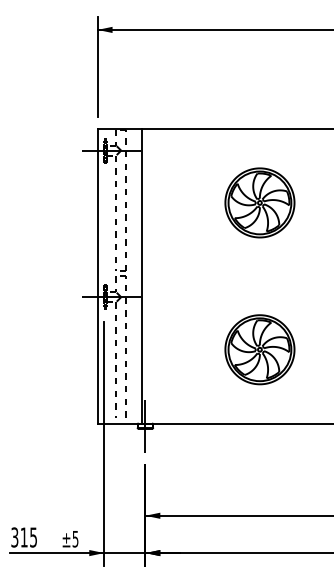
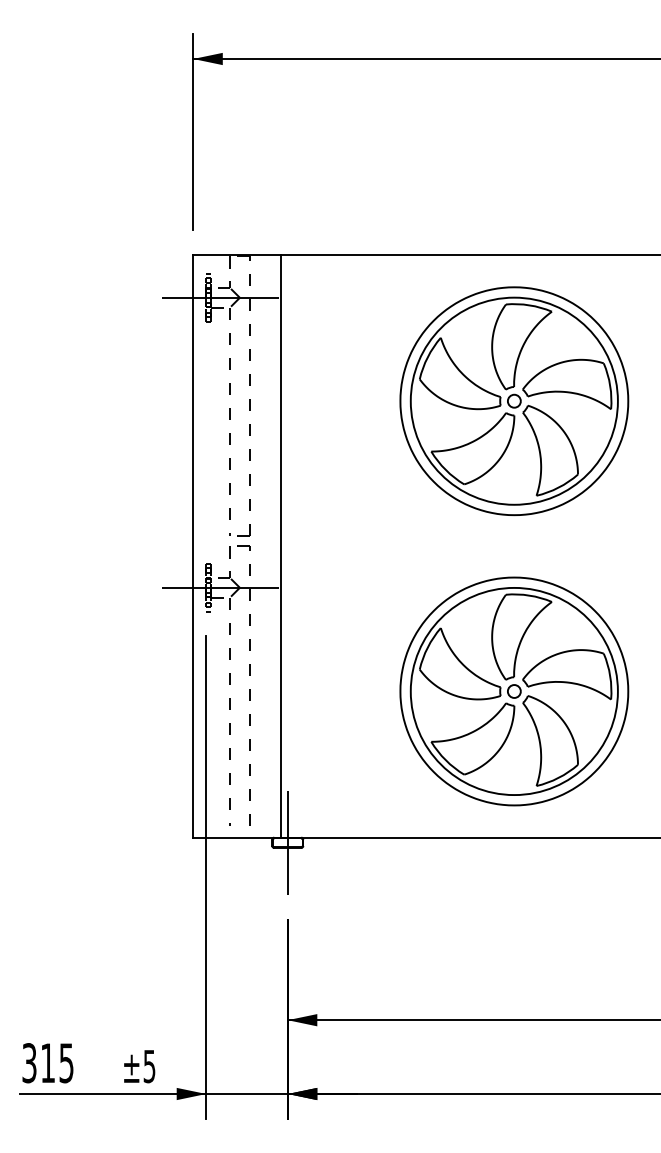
part: (259, 202) -> (513, 400), size x1.67
part: (259, 349) -> (513, 691), size x1.67

